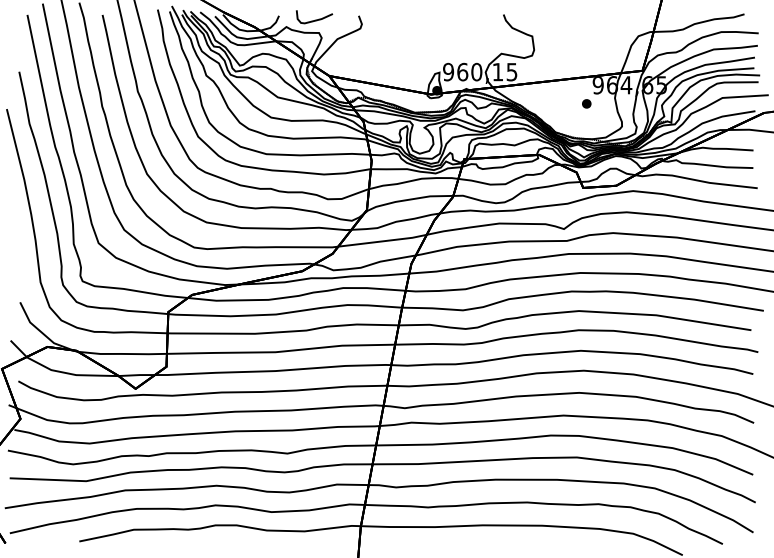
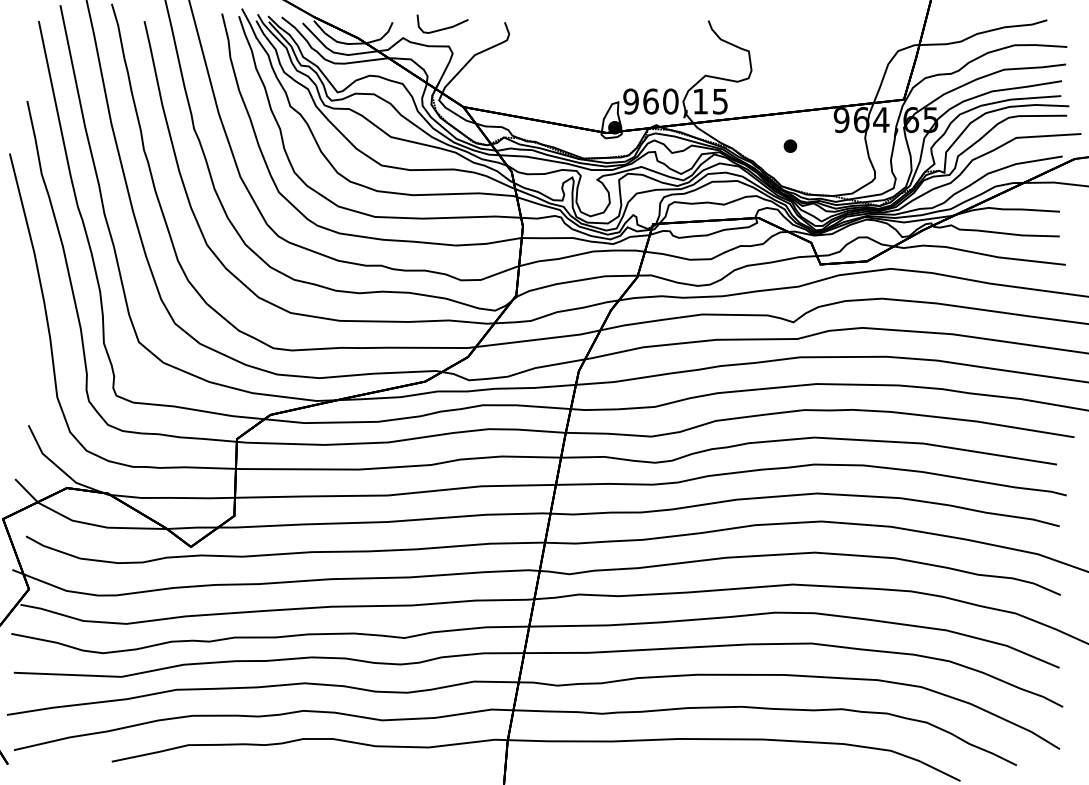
part: (586, 103) -> (790, 145), moved

